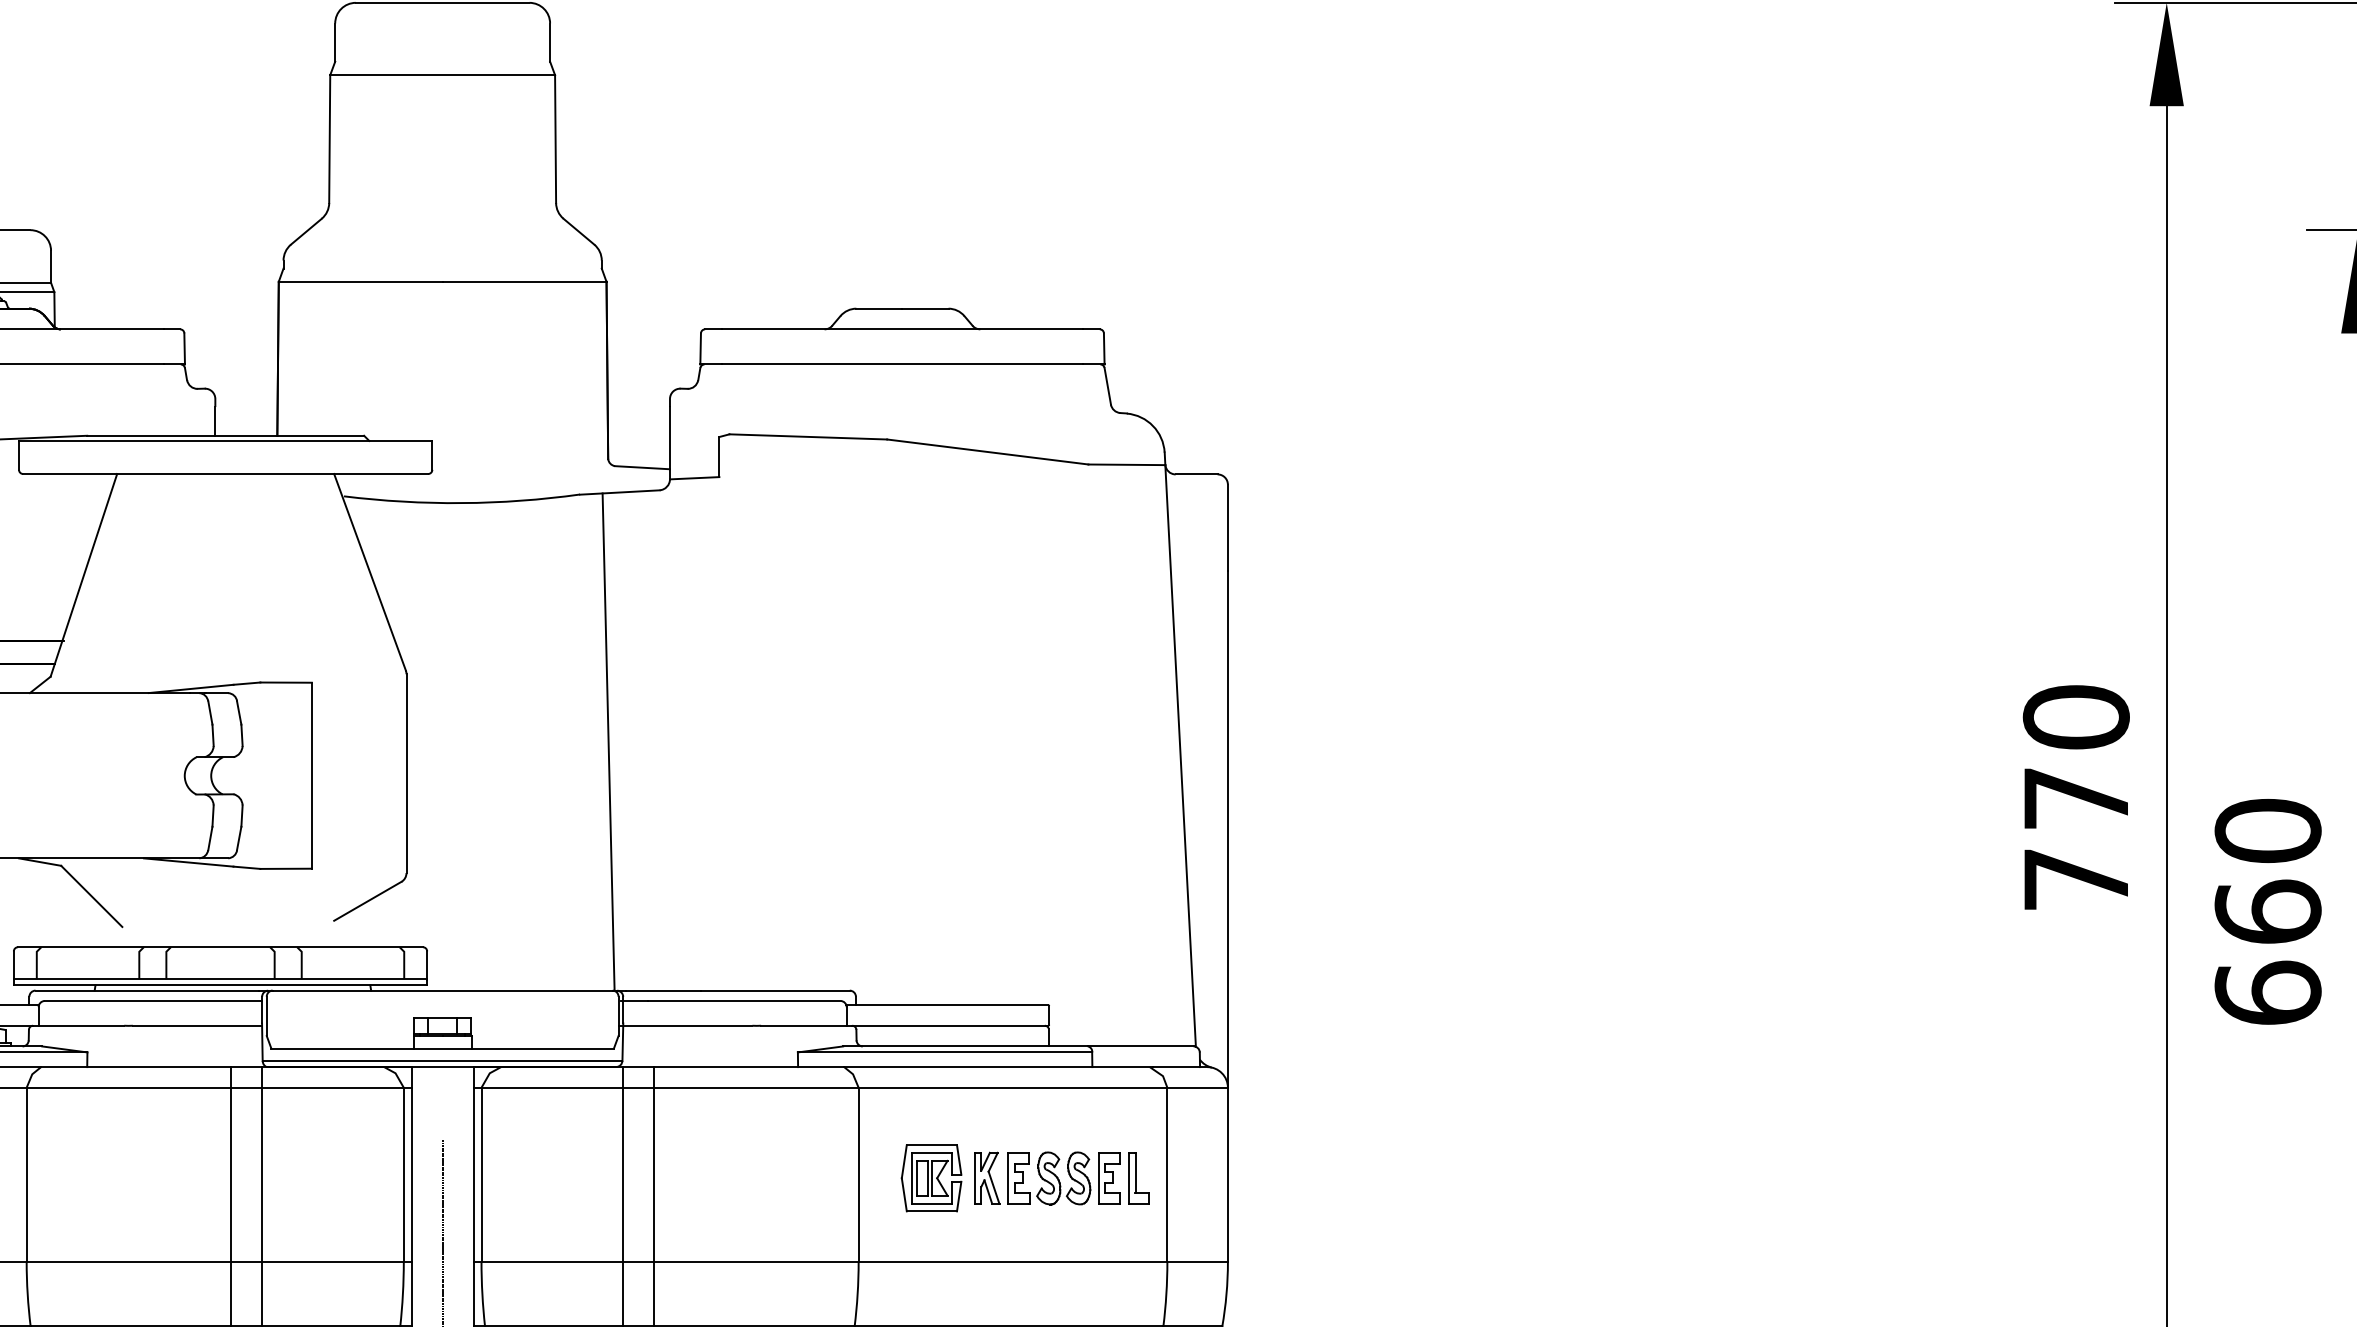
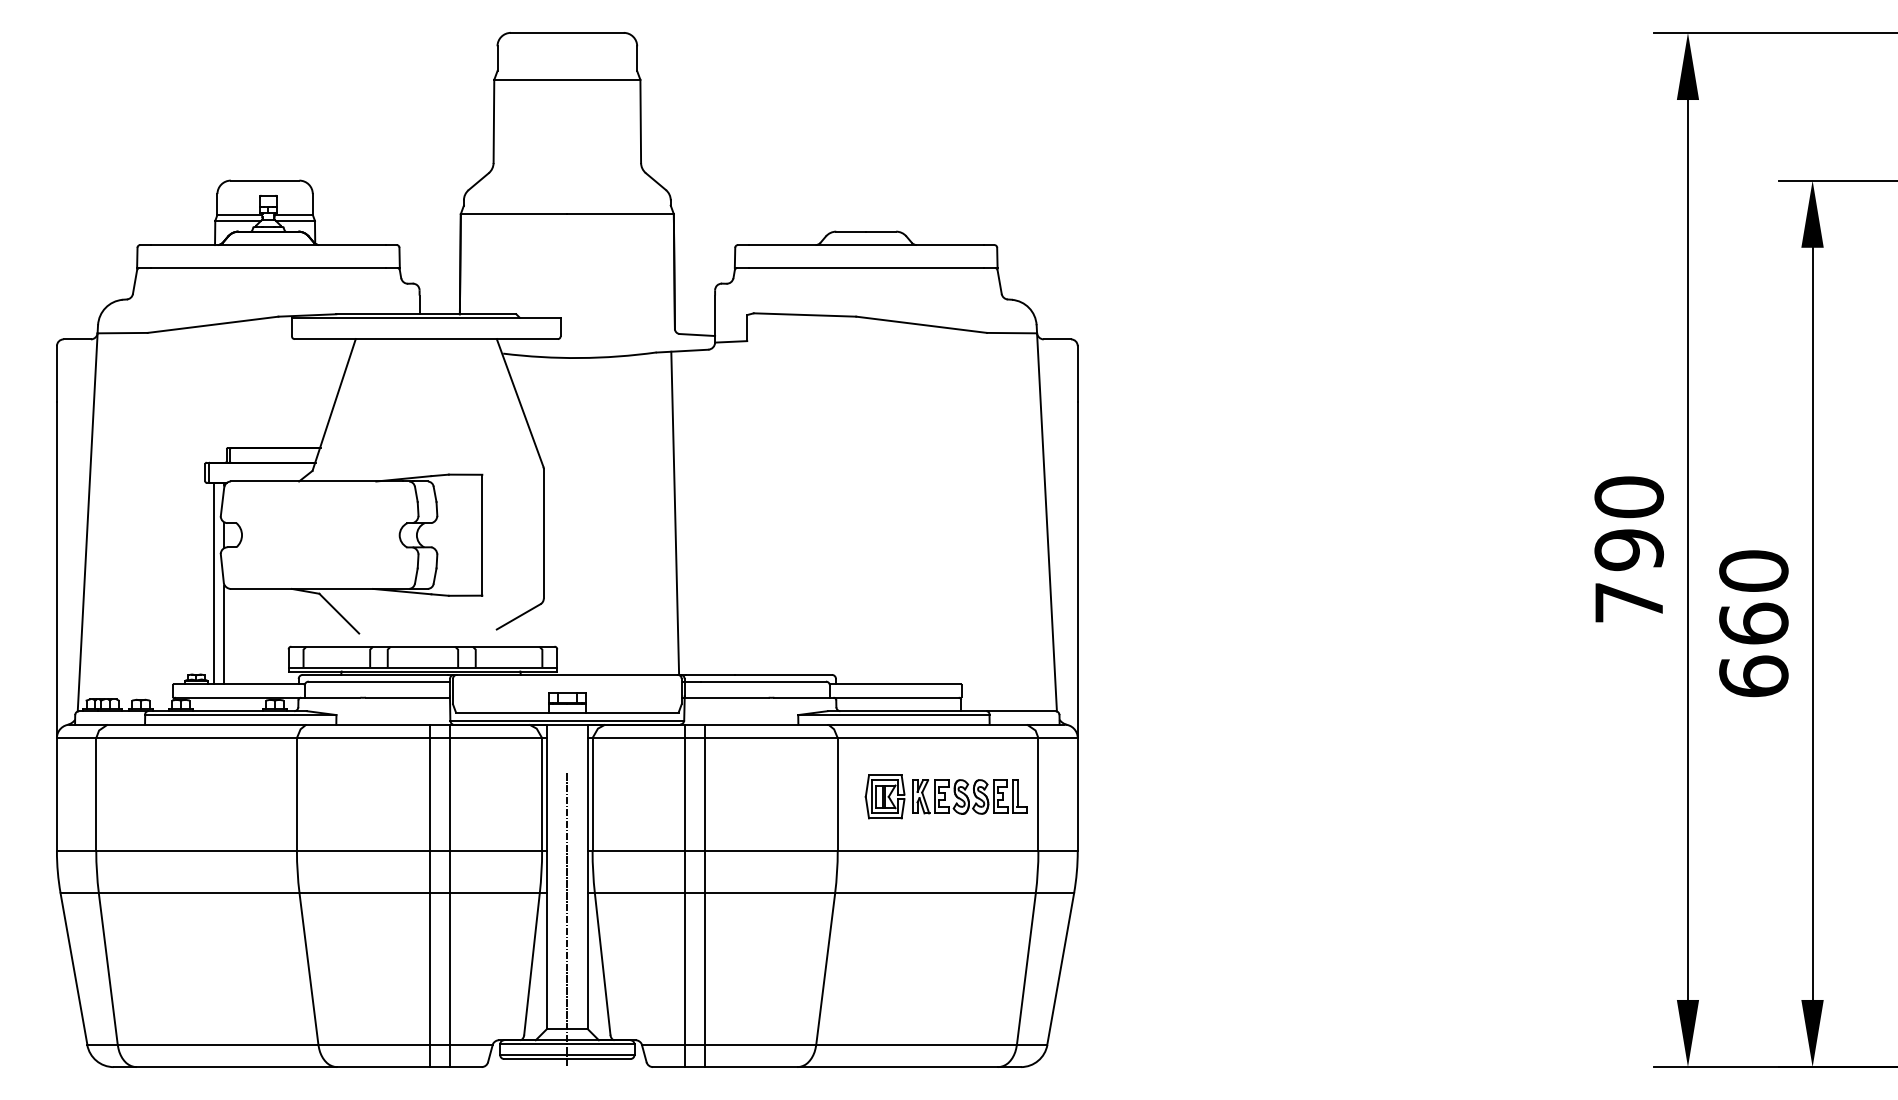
text: (2075, 799) -> (1628, 550), 770 -> 790

